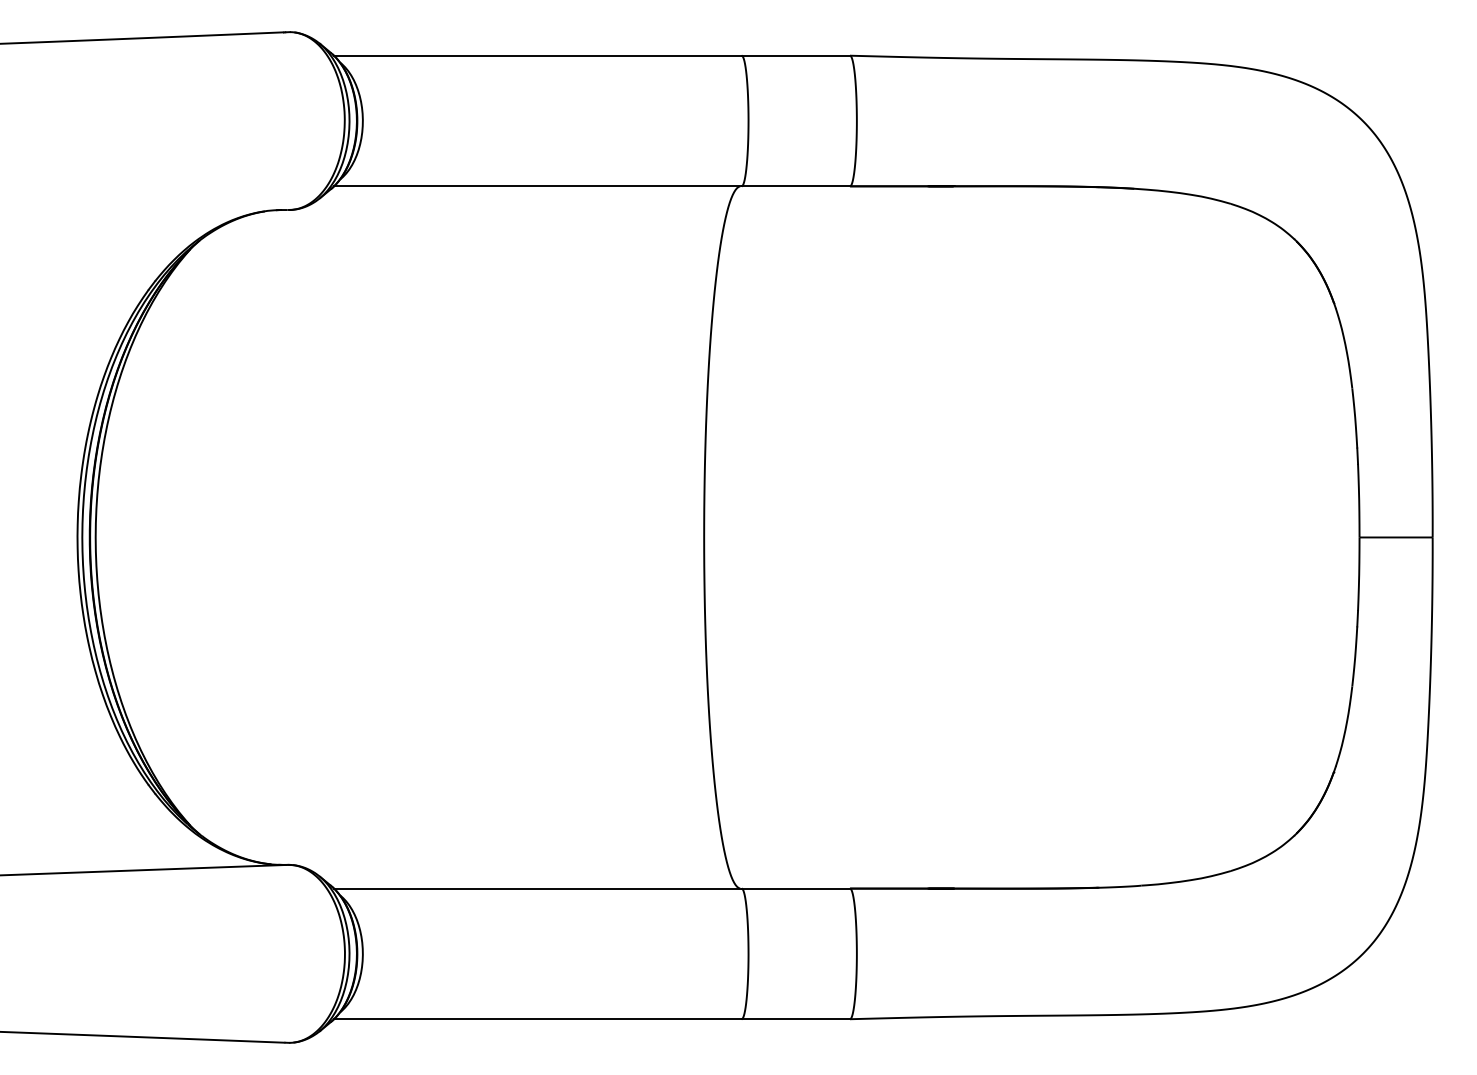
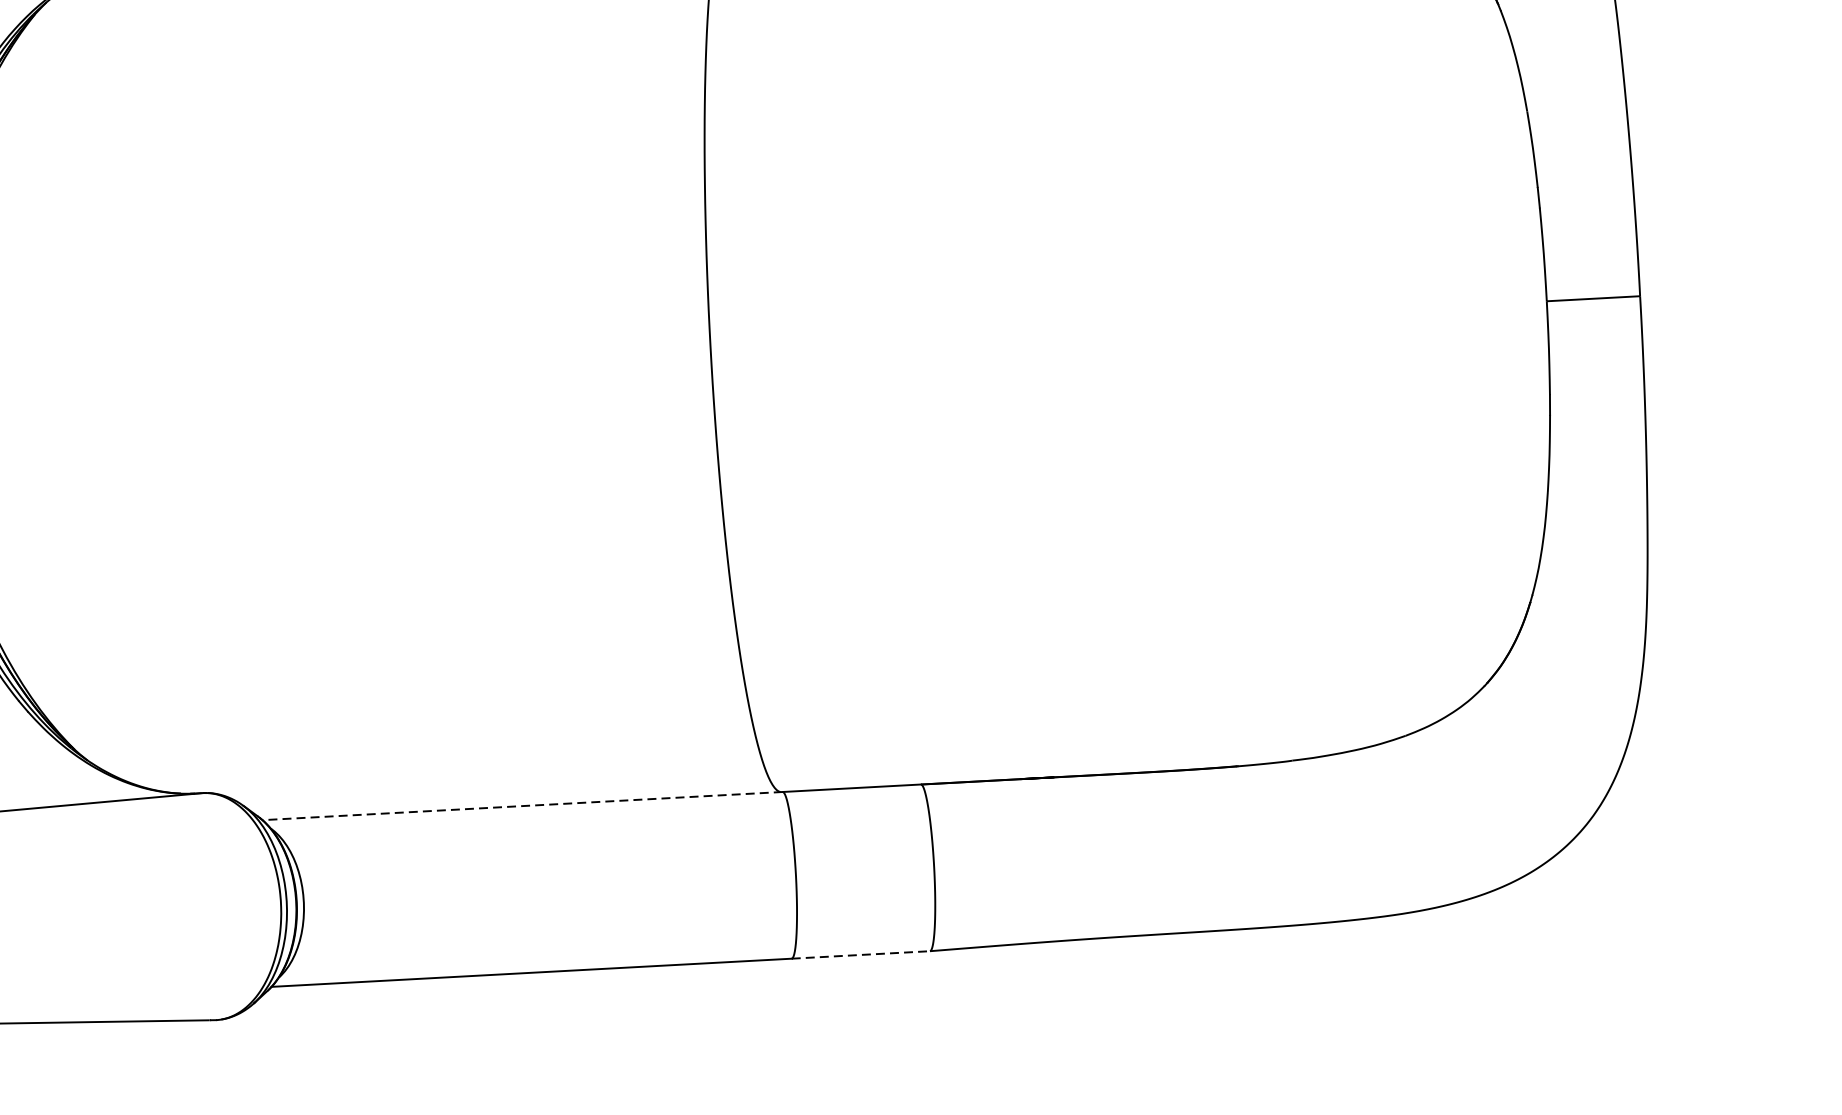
line: (537, 888) -> (522, 806), solid -> dashed
line: (796, 1019) -> (861, 955), solid -> dashed

